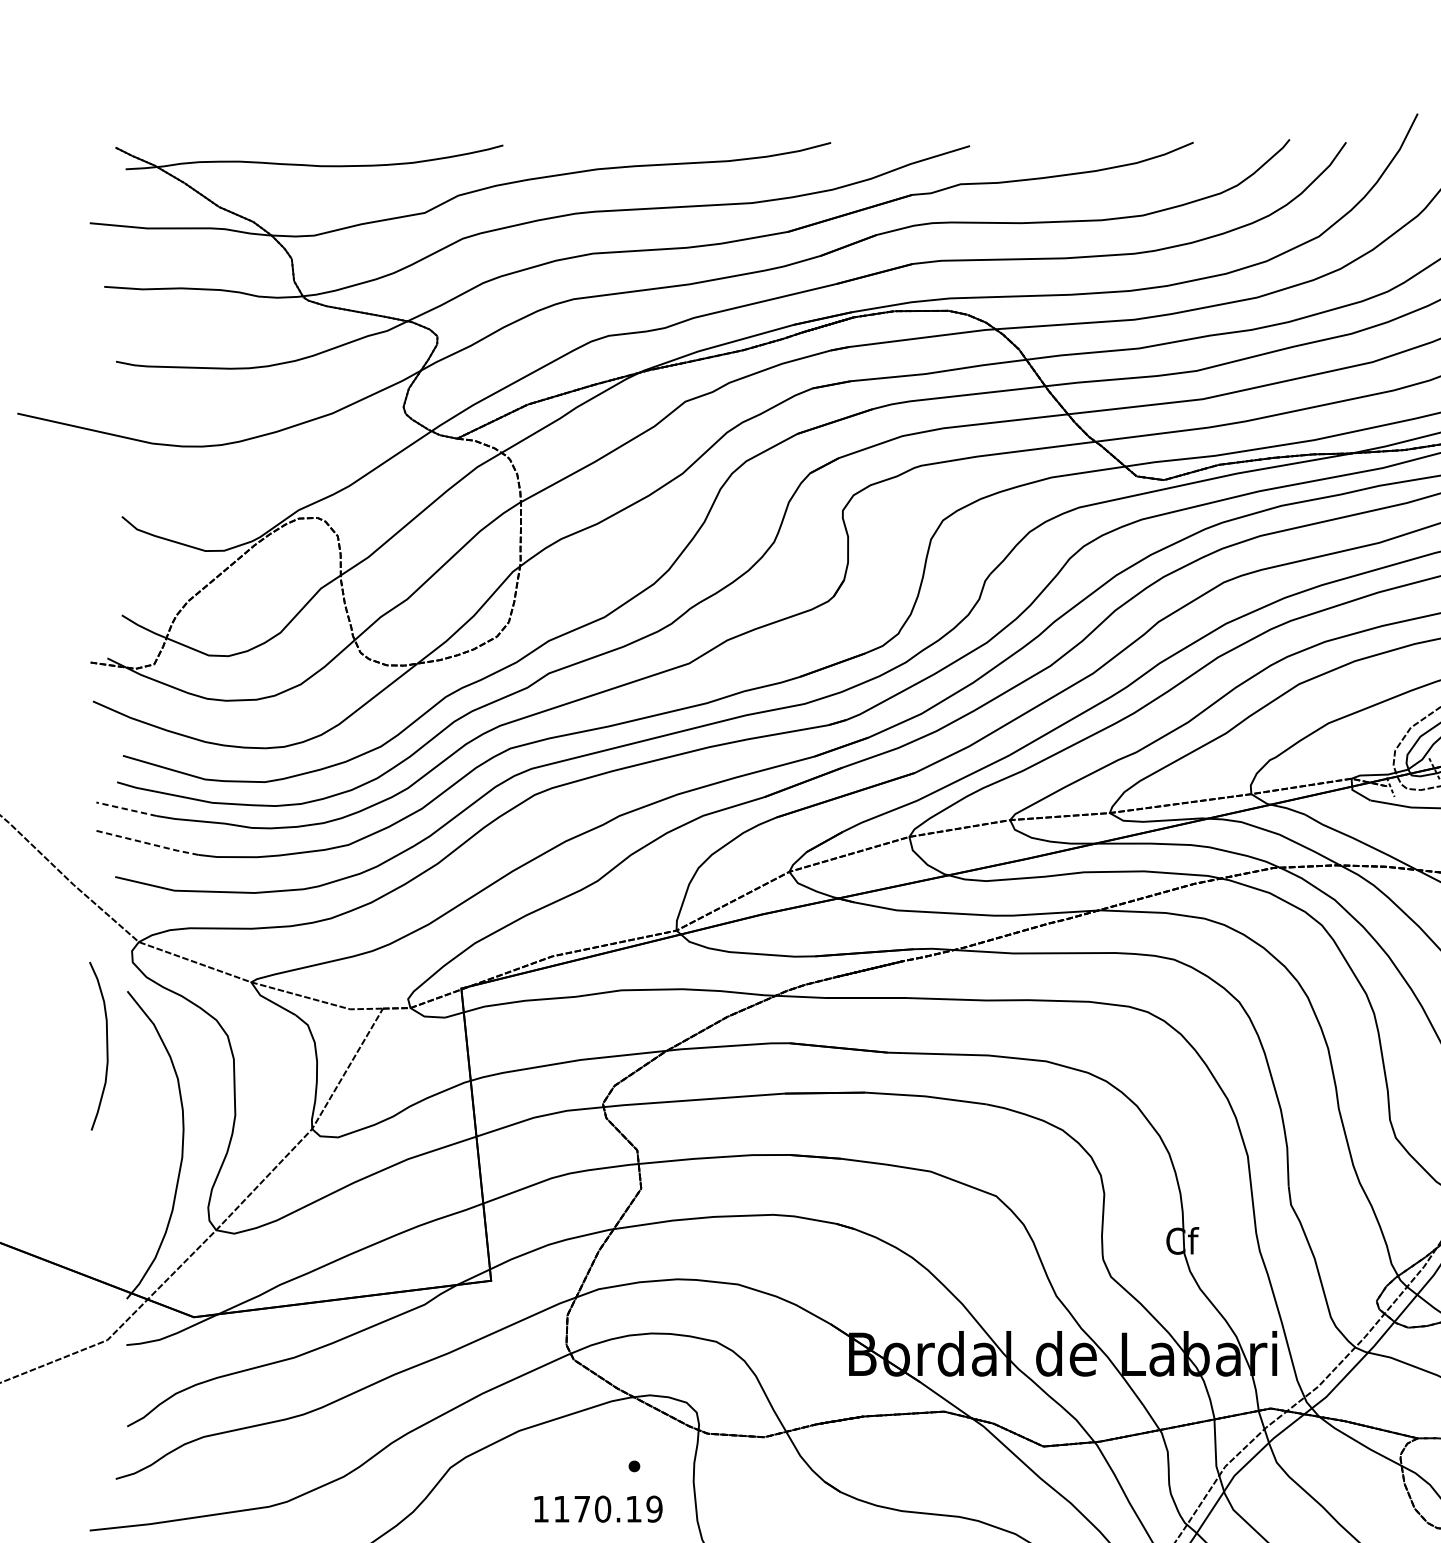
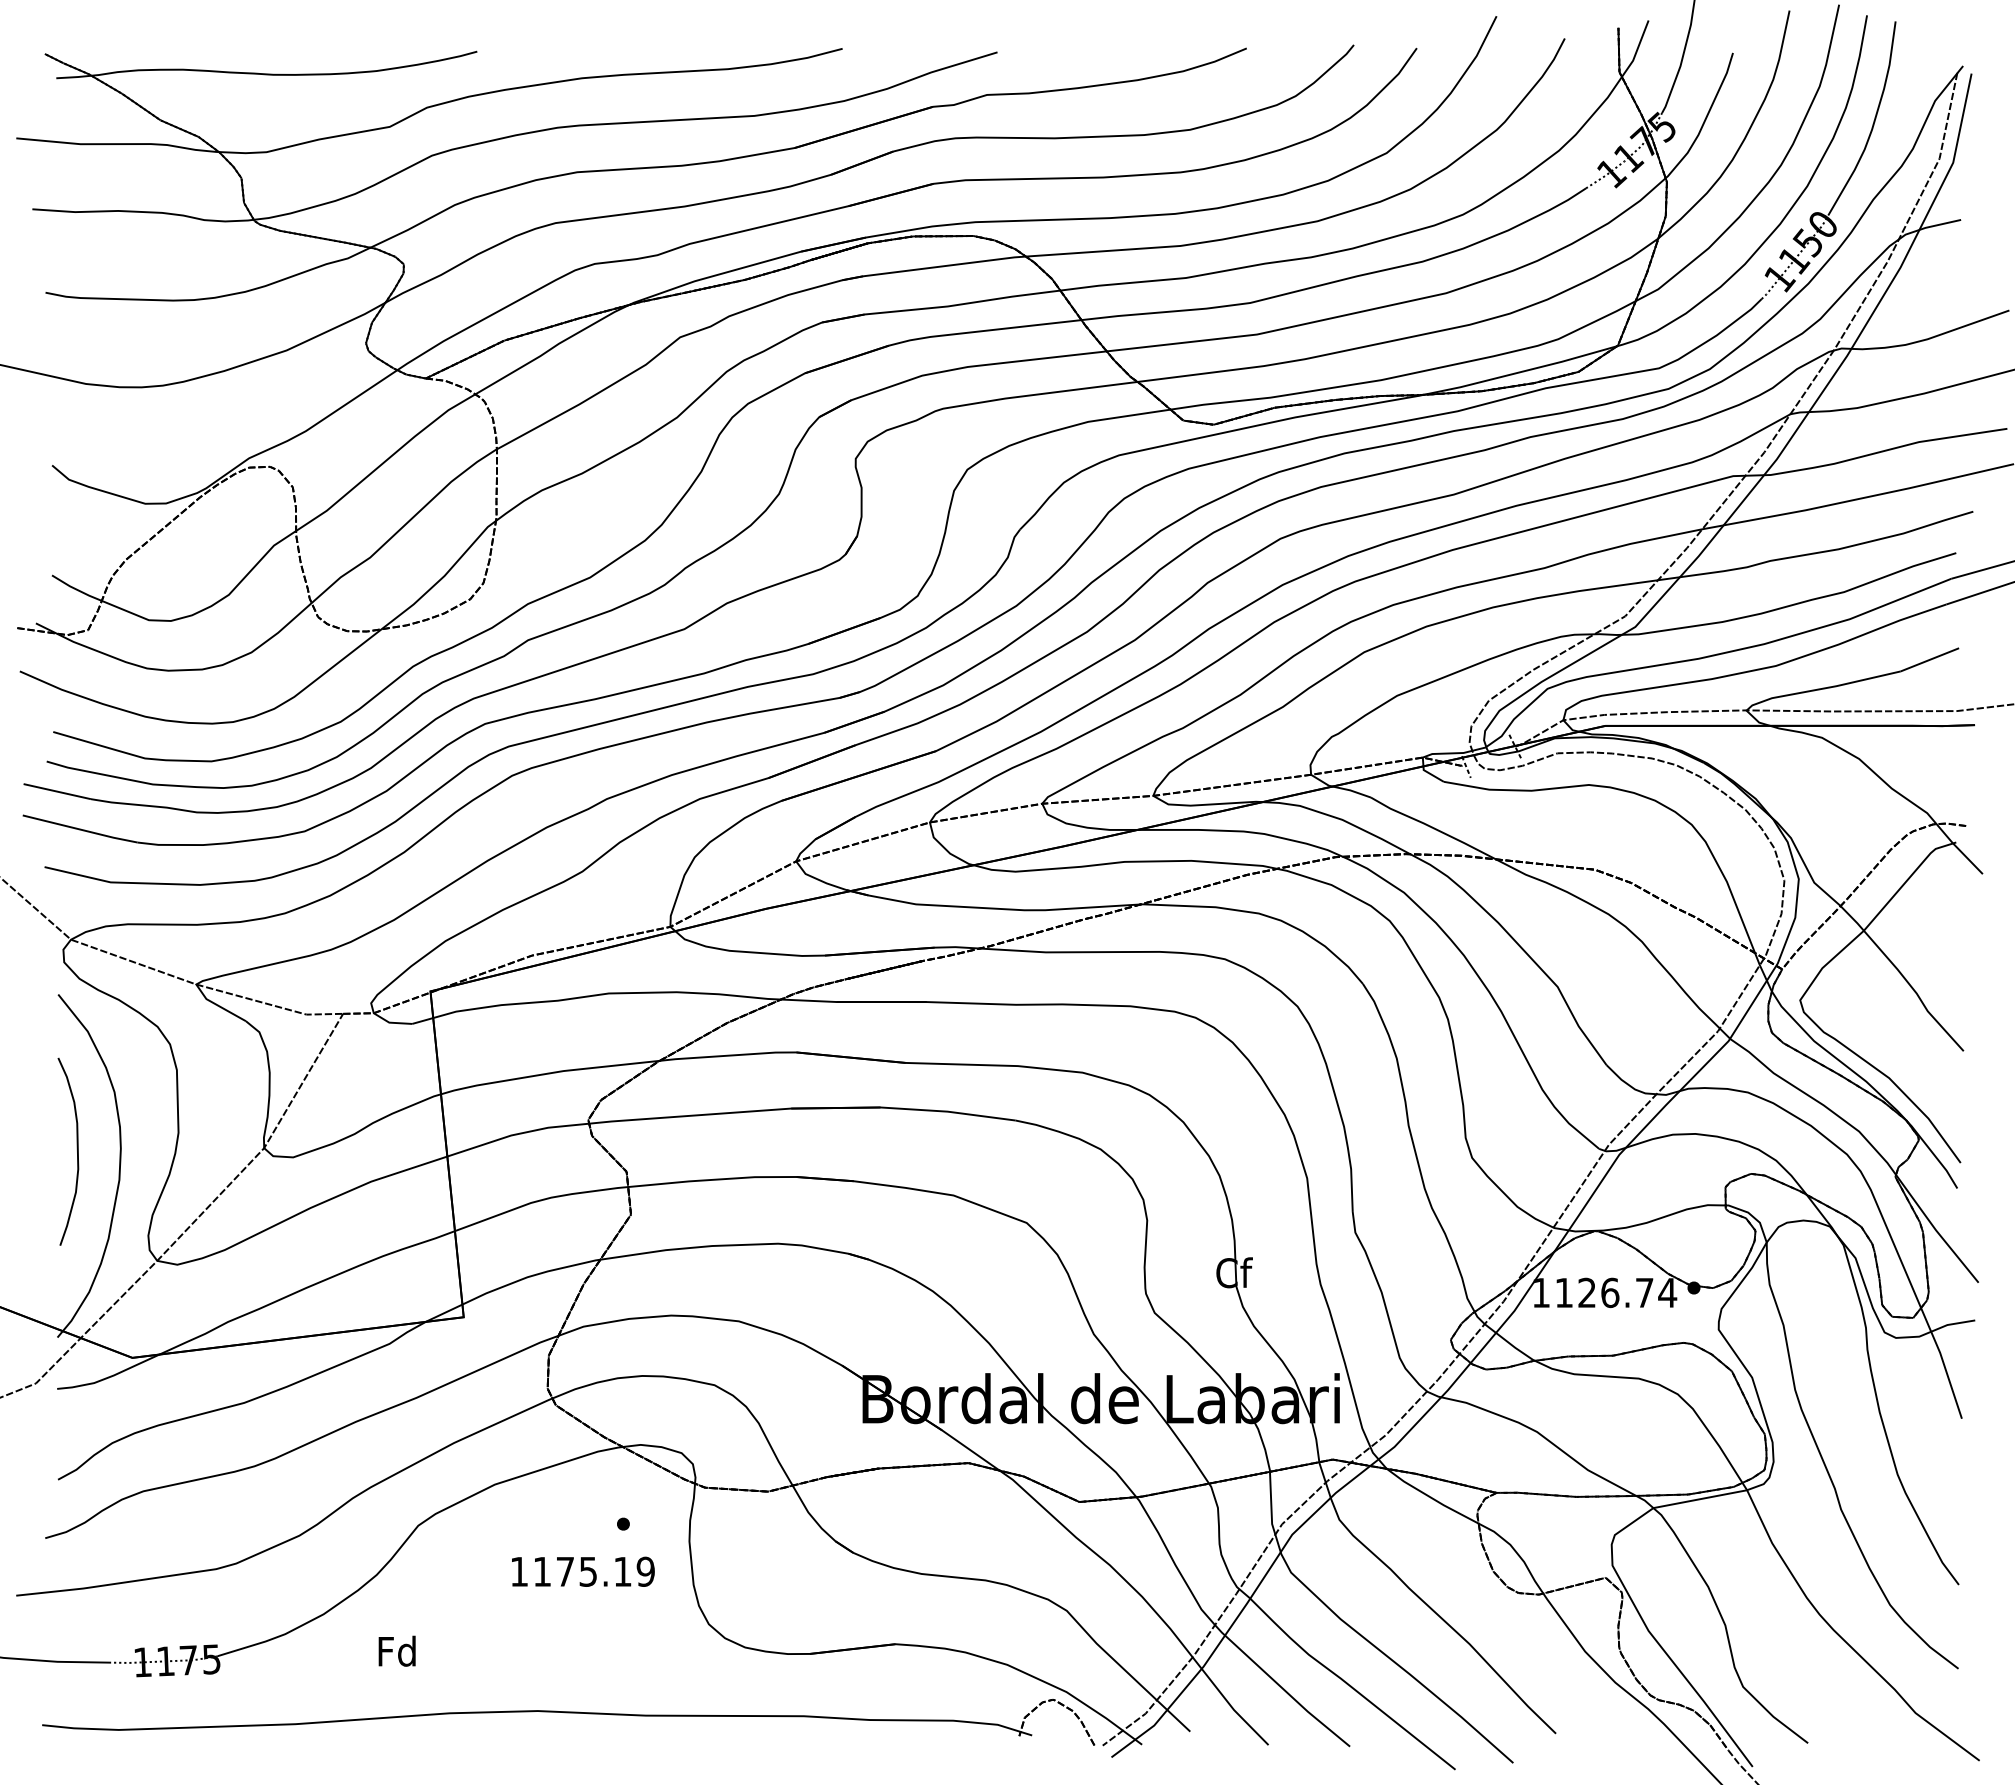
line: (125, 809) -> (56, 791), dashed -> solid
line: (147, 843) -> (80, 829), dashed -> solid
curve: (106, 1044) -> (76, 1149), moved
text: (603, 1508) -> (588, 1571), 1170.19 -> 1175.19

